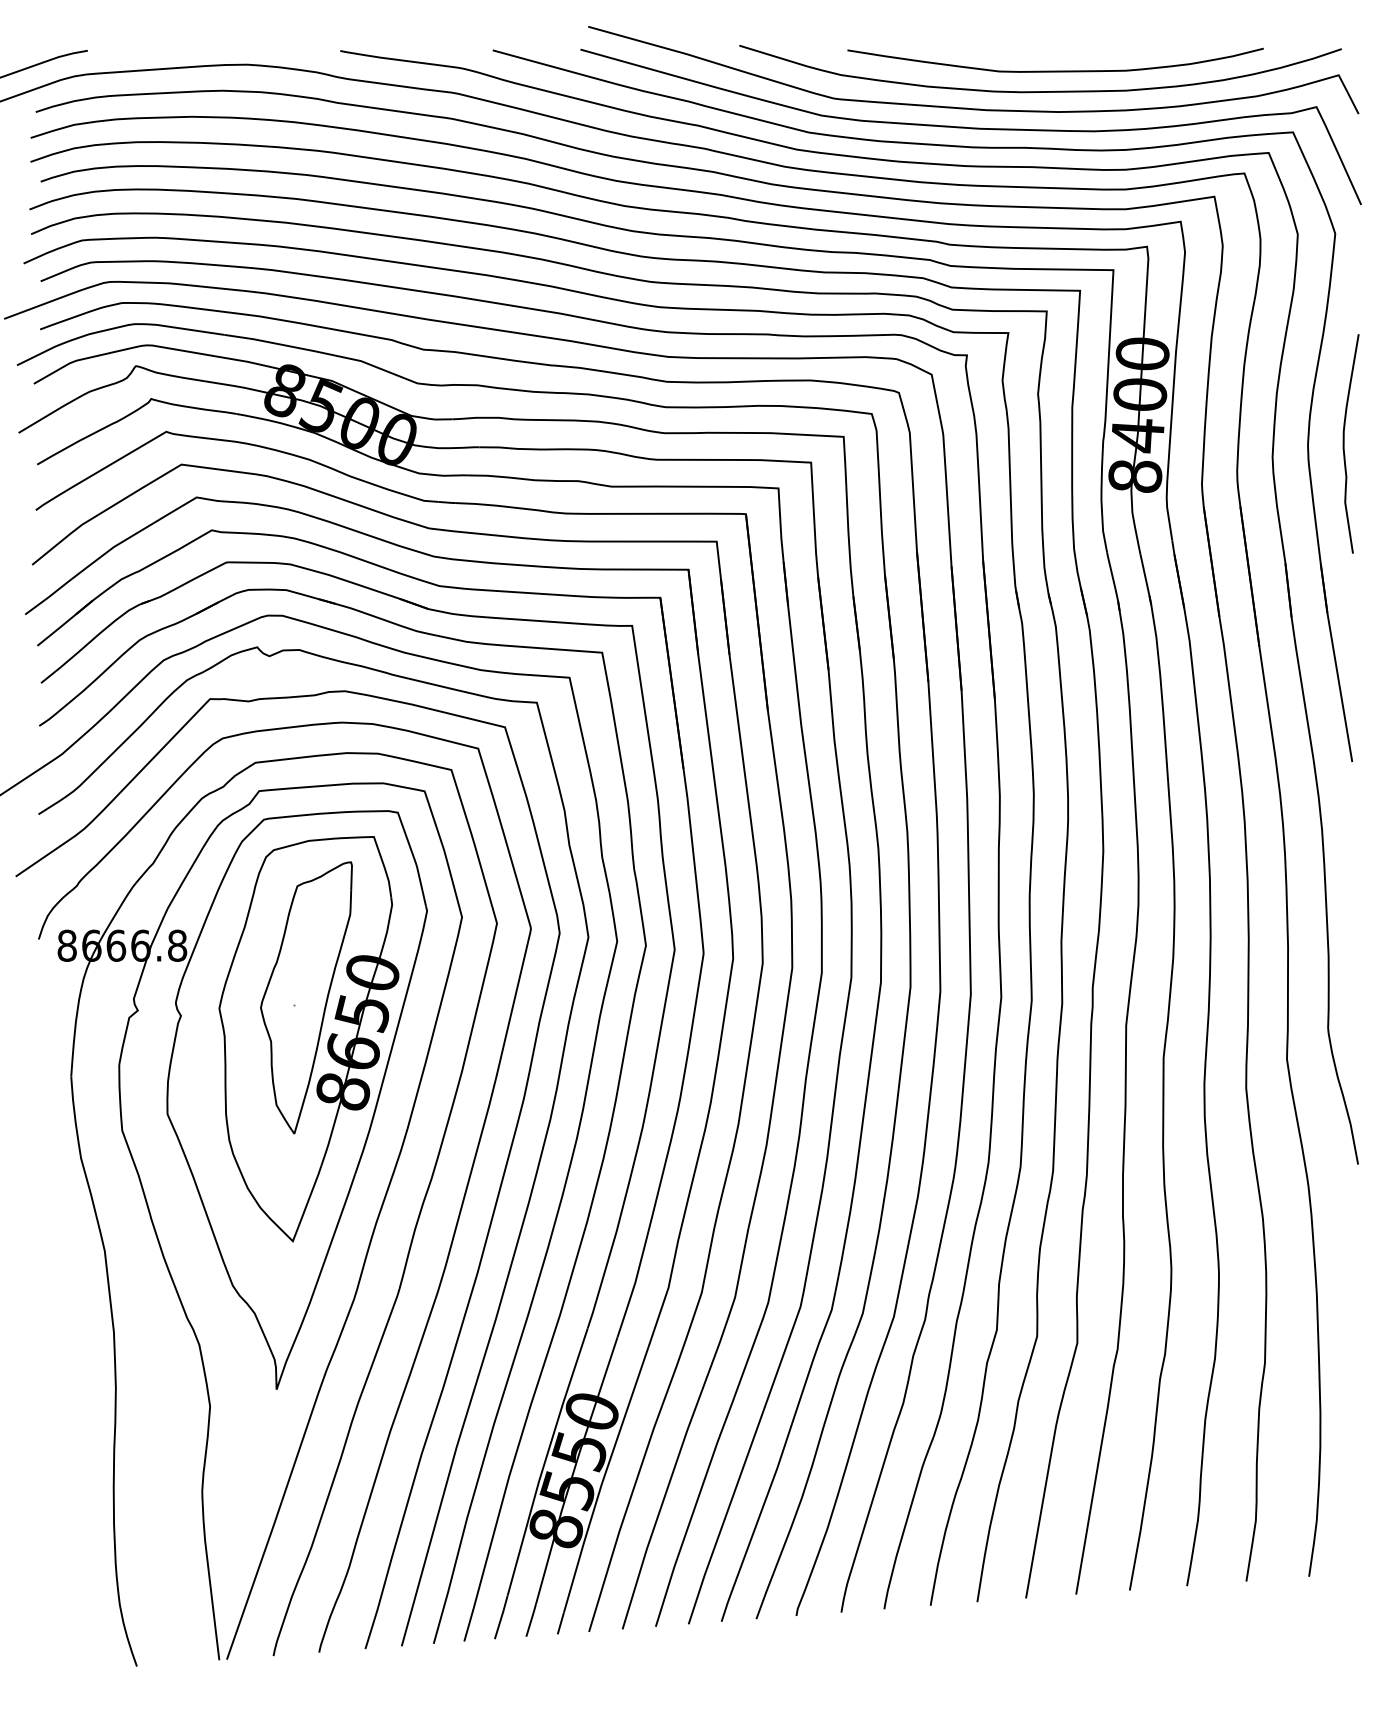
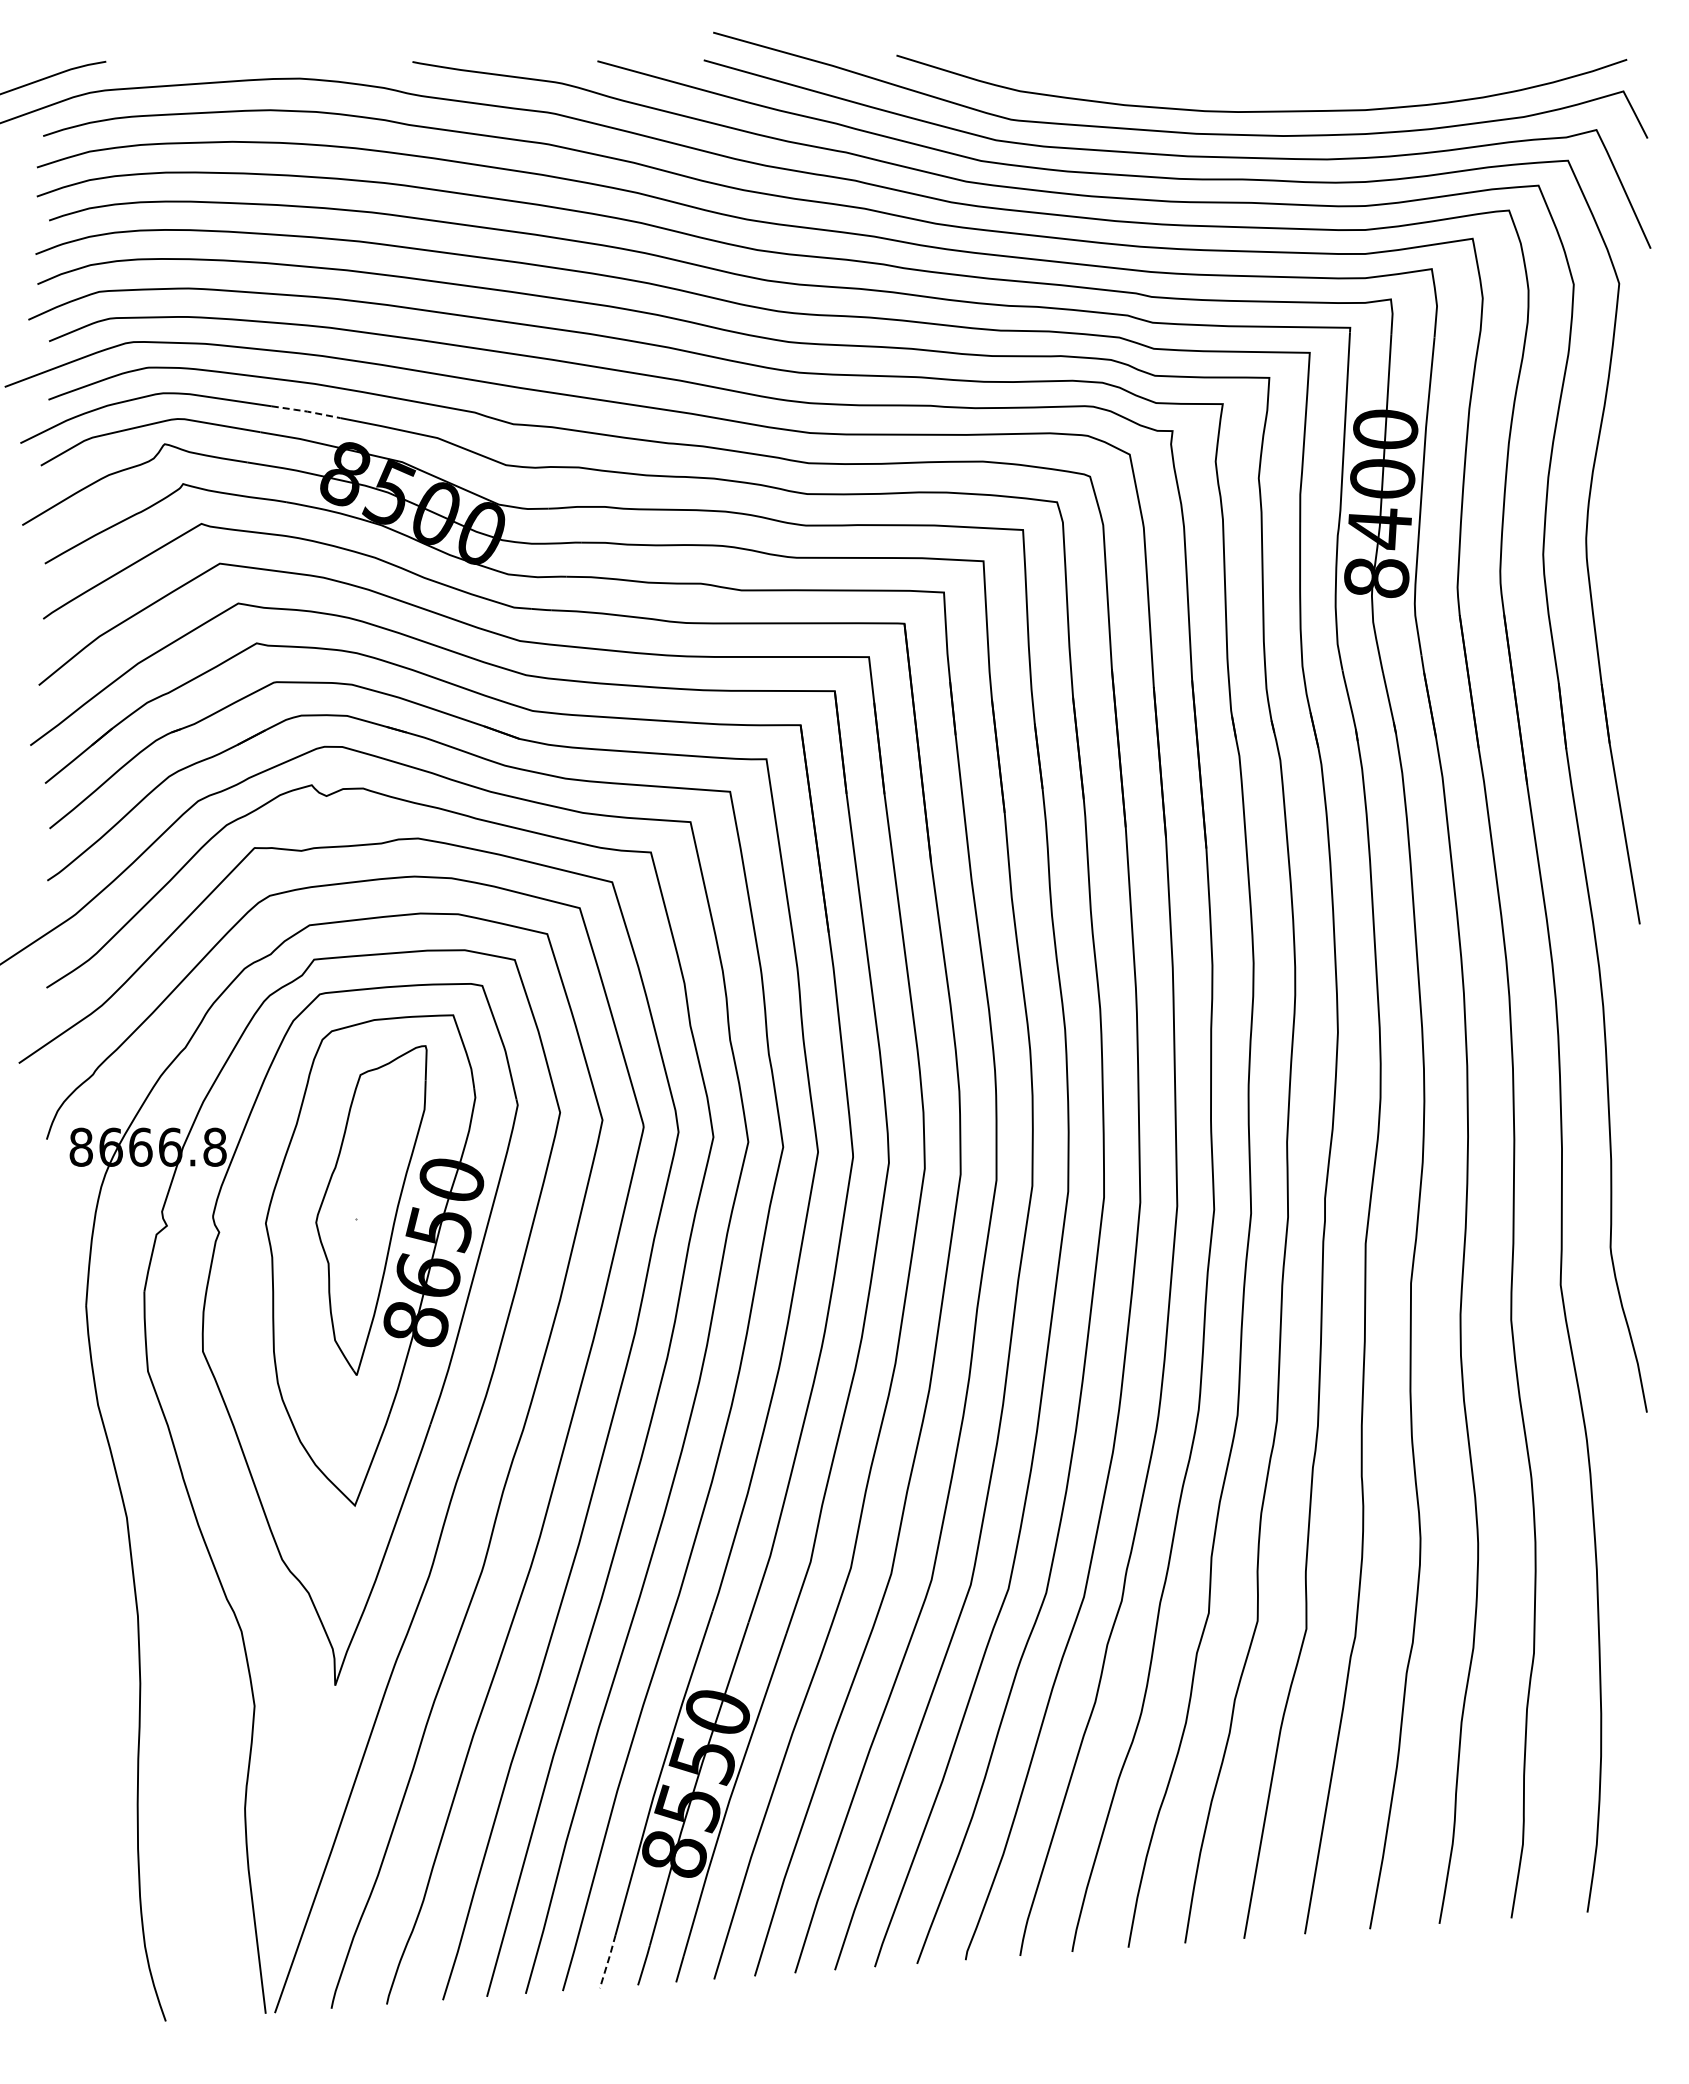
curve: (1055, 71) -> (1279, 86), removed
line: (252, 339) -> (306, 411), solid -> dashed
curve: (1344, 443) -> (1630, 538), removed
line: (501, 1617) -> (608, 1961), solid -> dashed

